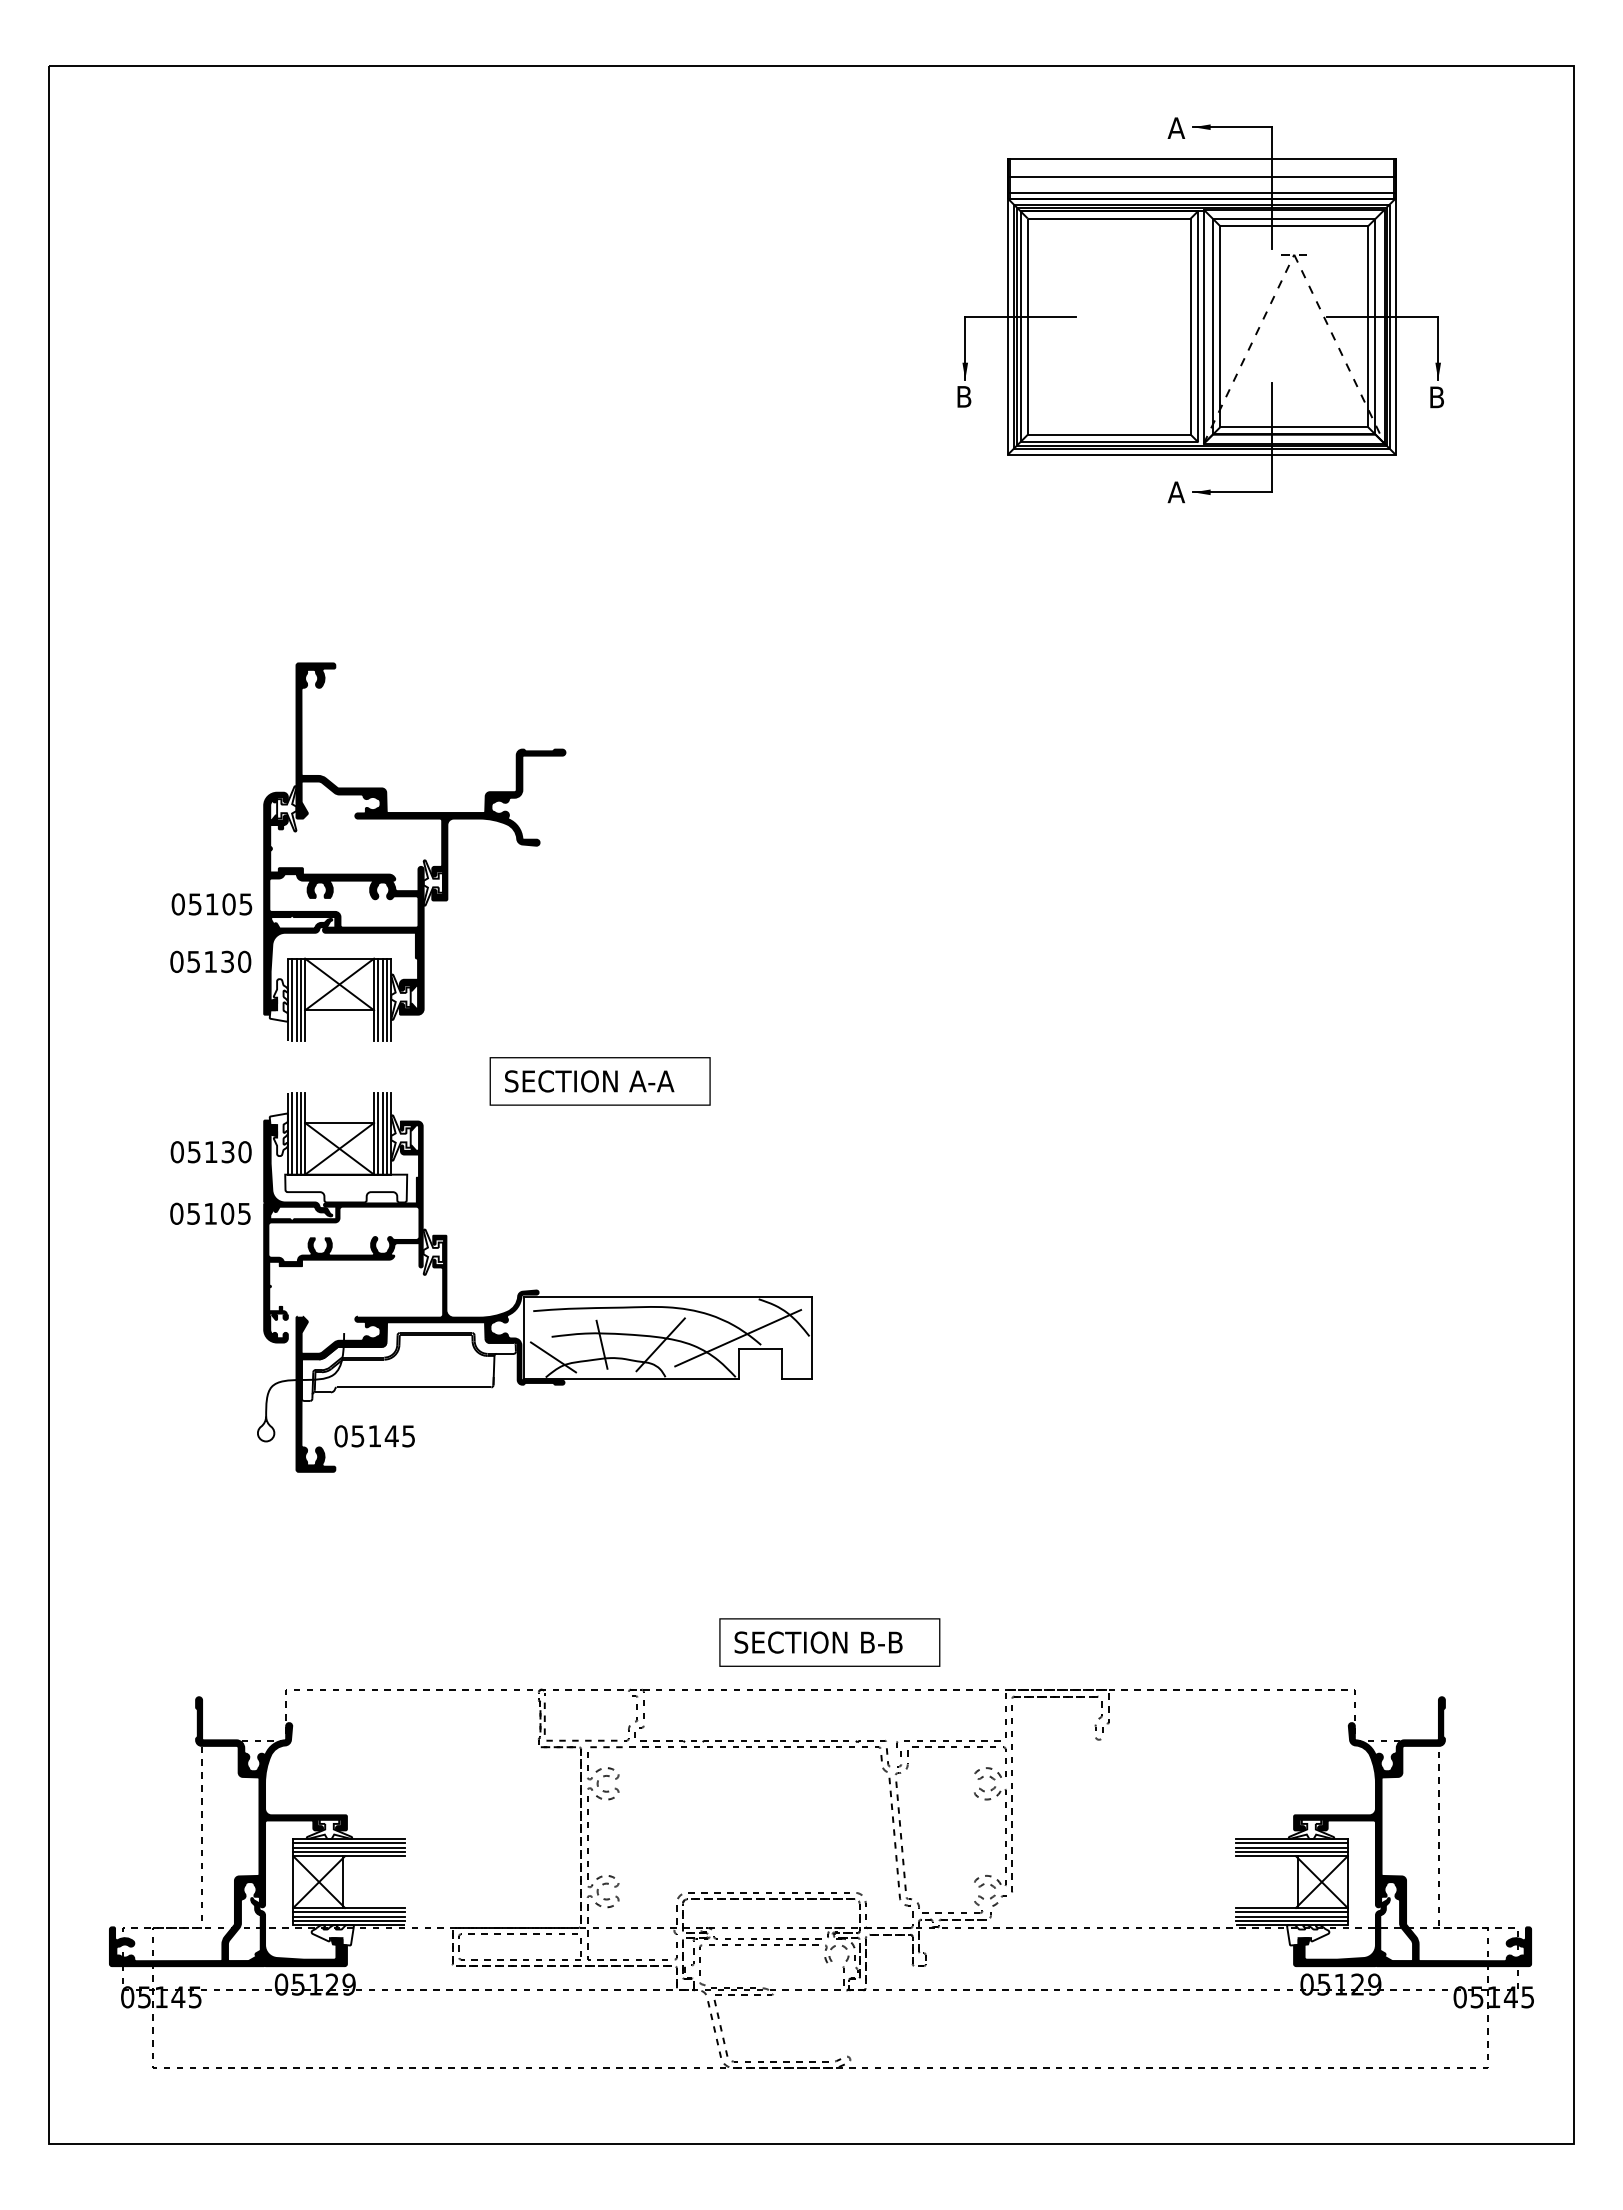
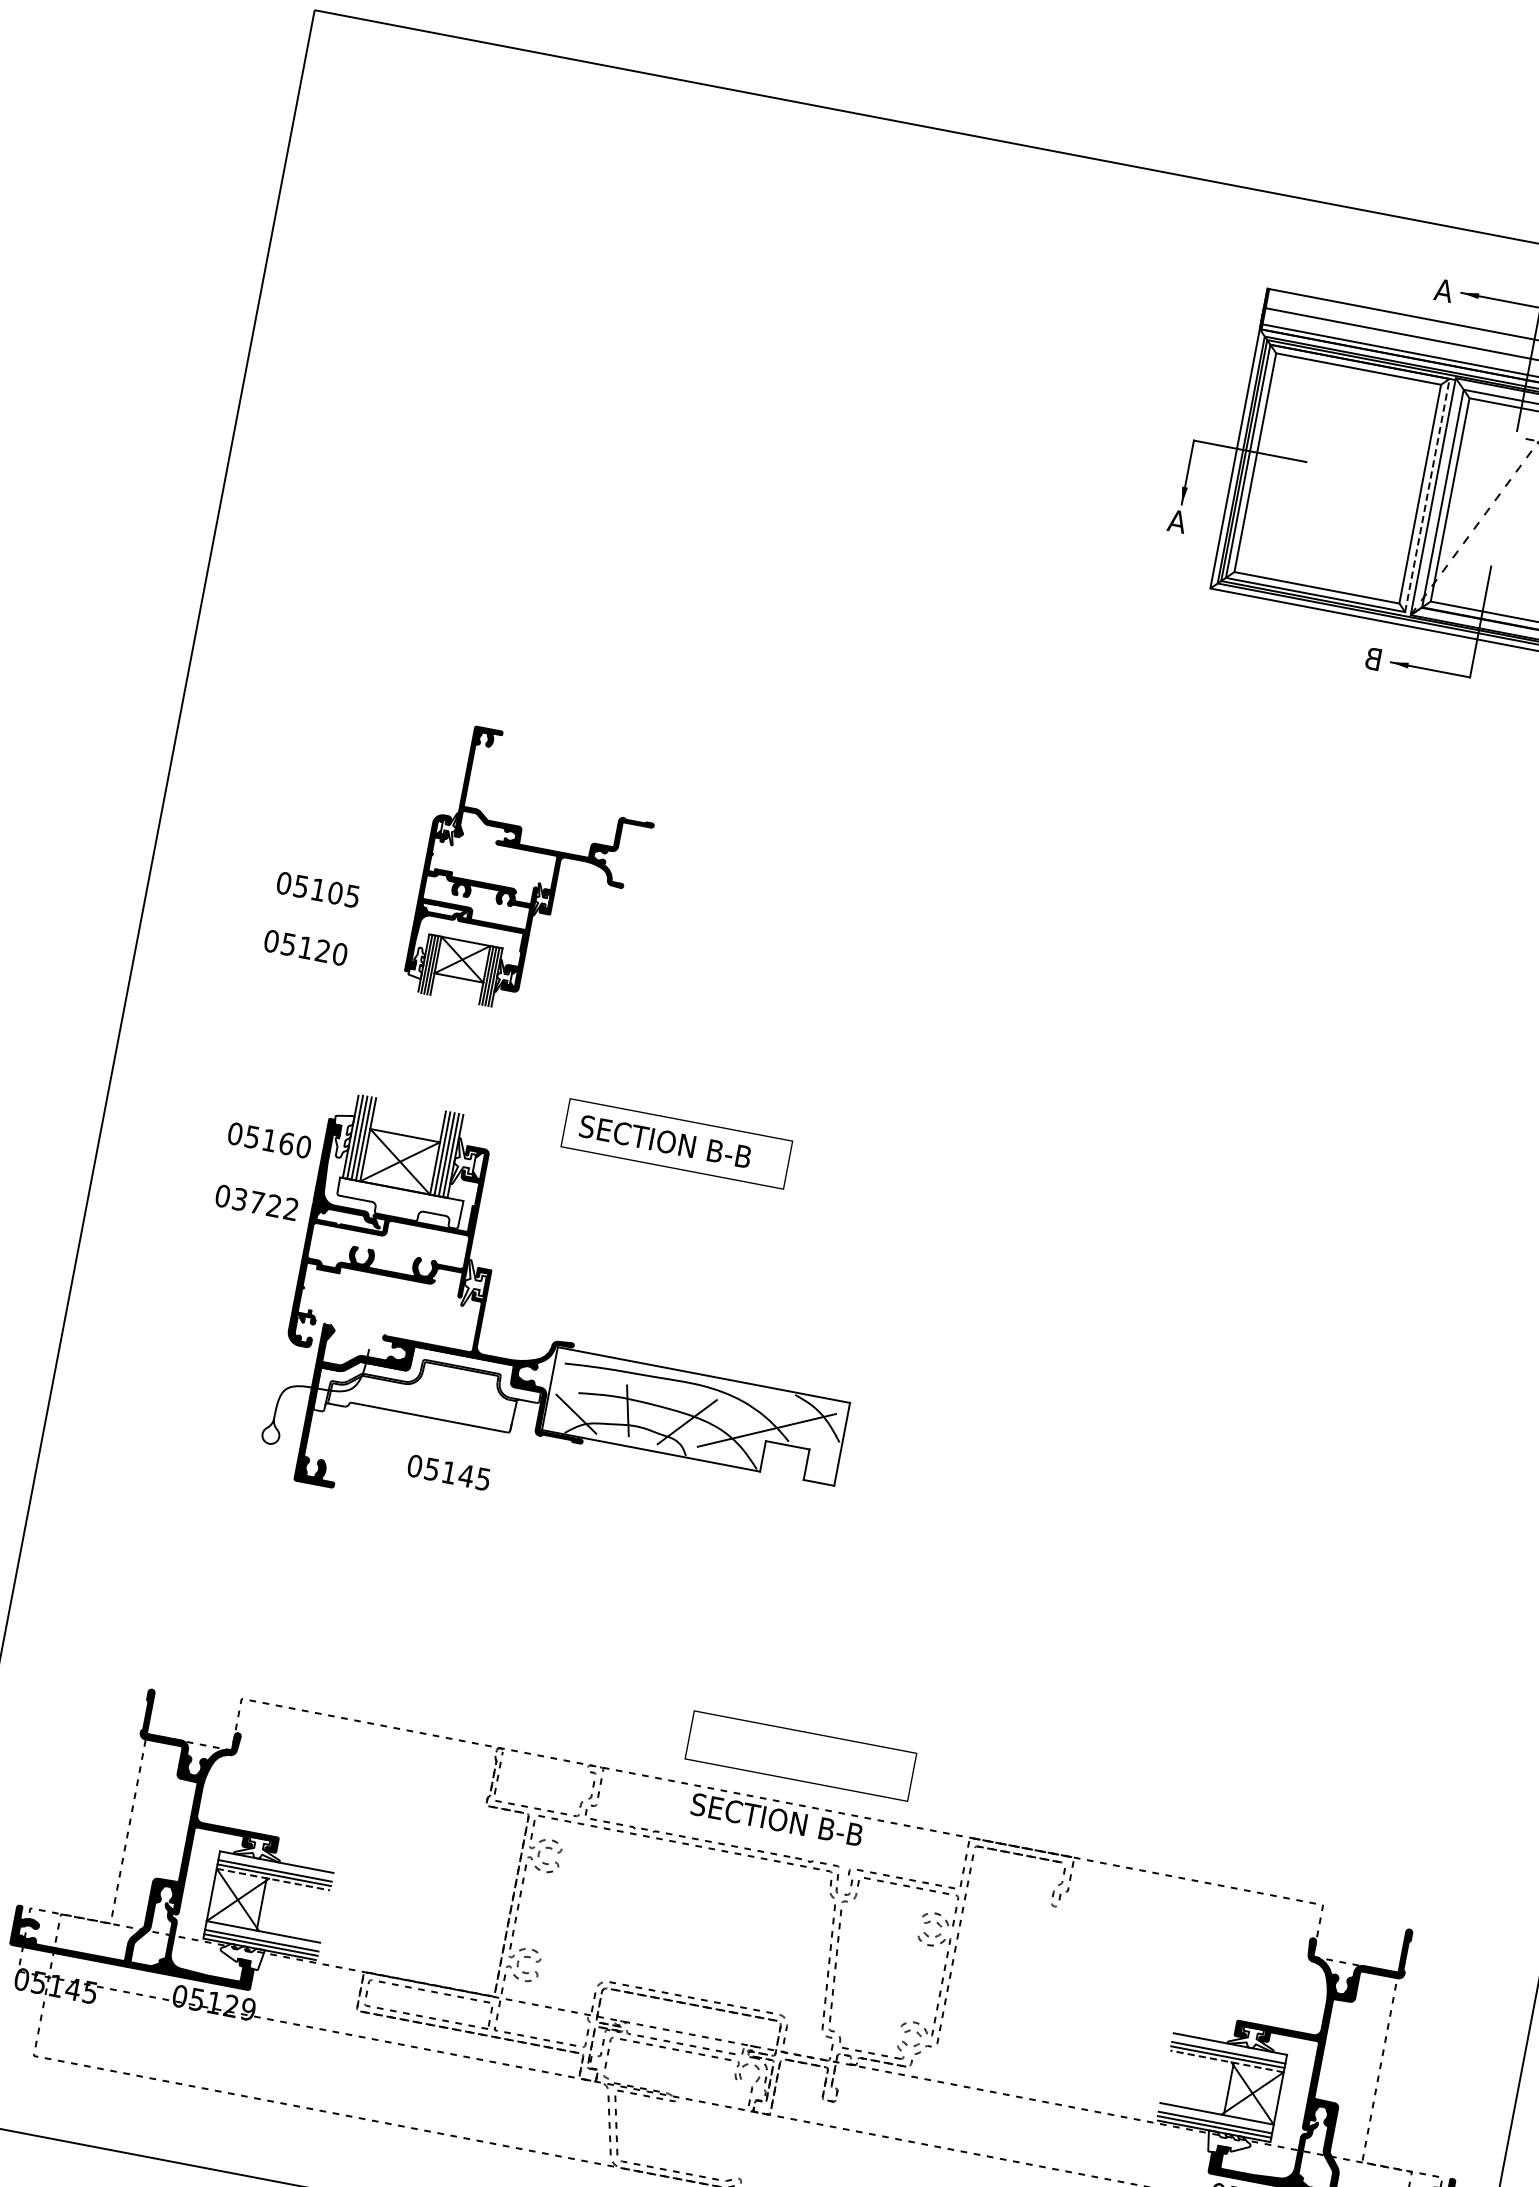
line: (1197, 326) -> (1427, 495), solid -> dashed
text: (963, 396) -> (1176, 520), B -> A
text: (1176, 492) -> (1373, 659), A -> B
part: (414, 851) -> (533, 875), size x0.7
text: (227, 962) -> (322, 951), 05130 -> 05120
text: (651, 1081) -> (728, 1153), SECTION A-A -> SECTION B-B
text: (227, 1152) -> (286, 1143), 05130 -> 05160
text: (219, 1213) -> (266, 1204), 05105 -> 03722
text: (374, 1436) -> (448, 1472), moved
text: (818, 1642) -> (776, 1819), moved
line: (349, 1843) -> (276, 1866), removed
line: (1291, 1843) -> (1229, 2048), removed
line: (349, 1856) -> (273, 1879), solid -> dashed
line: (1291, 1856) -> (1226, 2061), solid -> dashed
line: (349, 1912) -> (262, 1936), removed
line: (1291, 1912) -> (1216, 2118), removed

